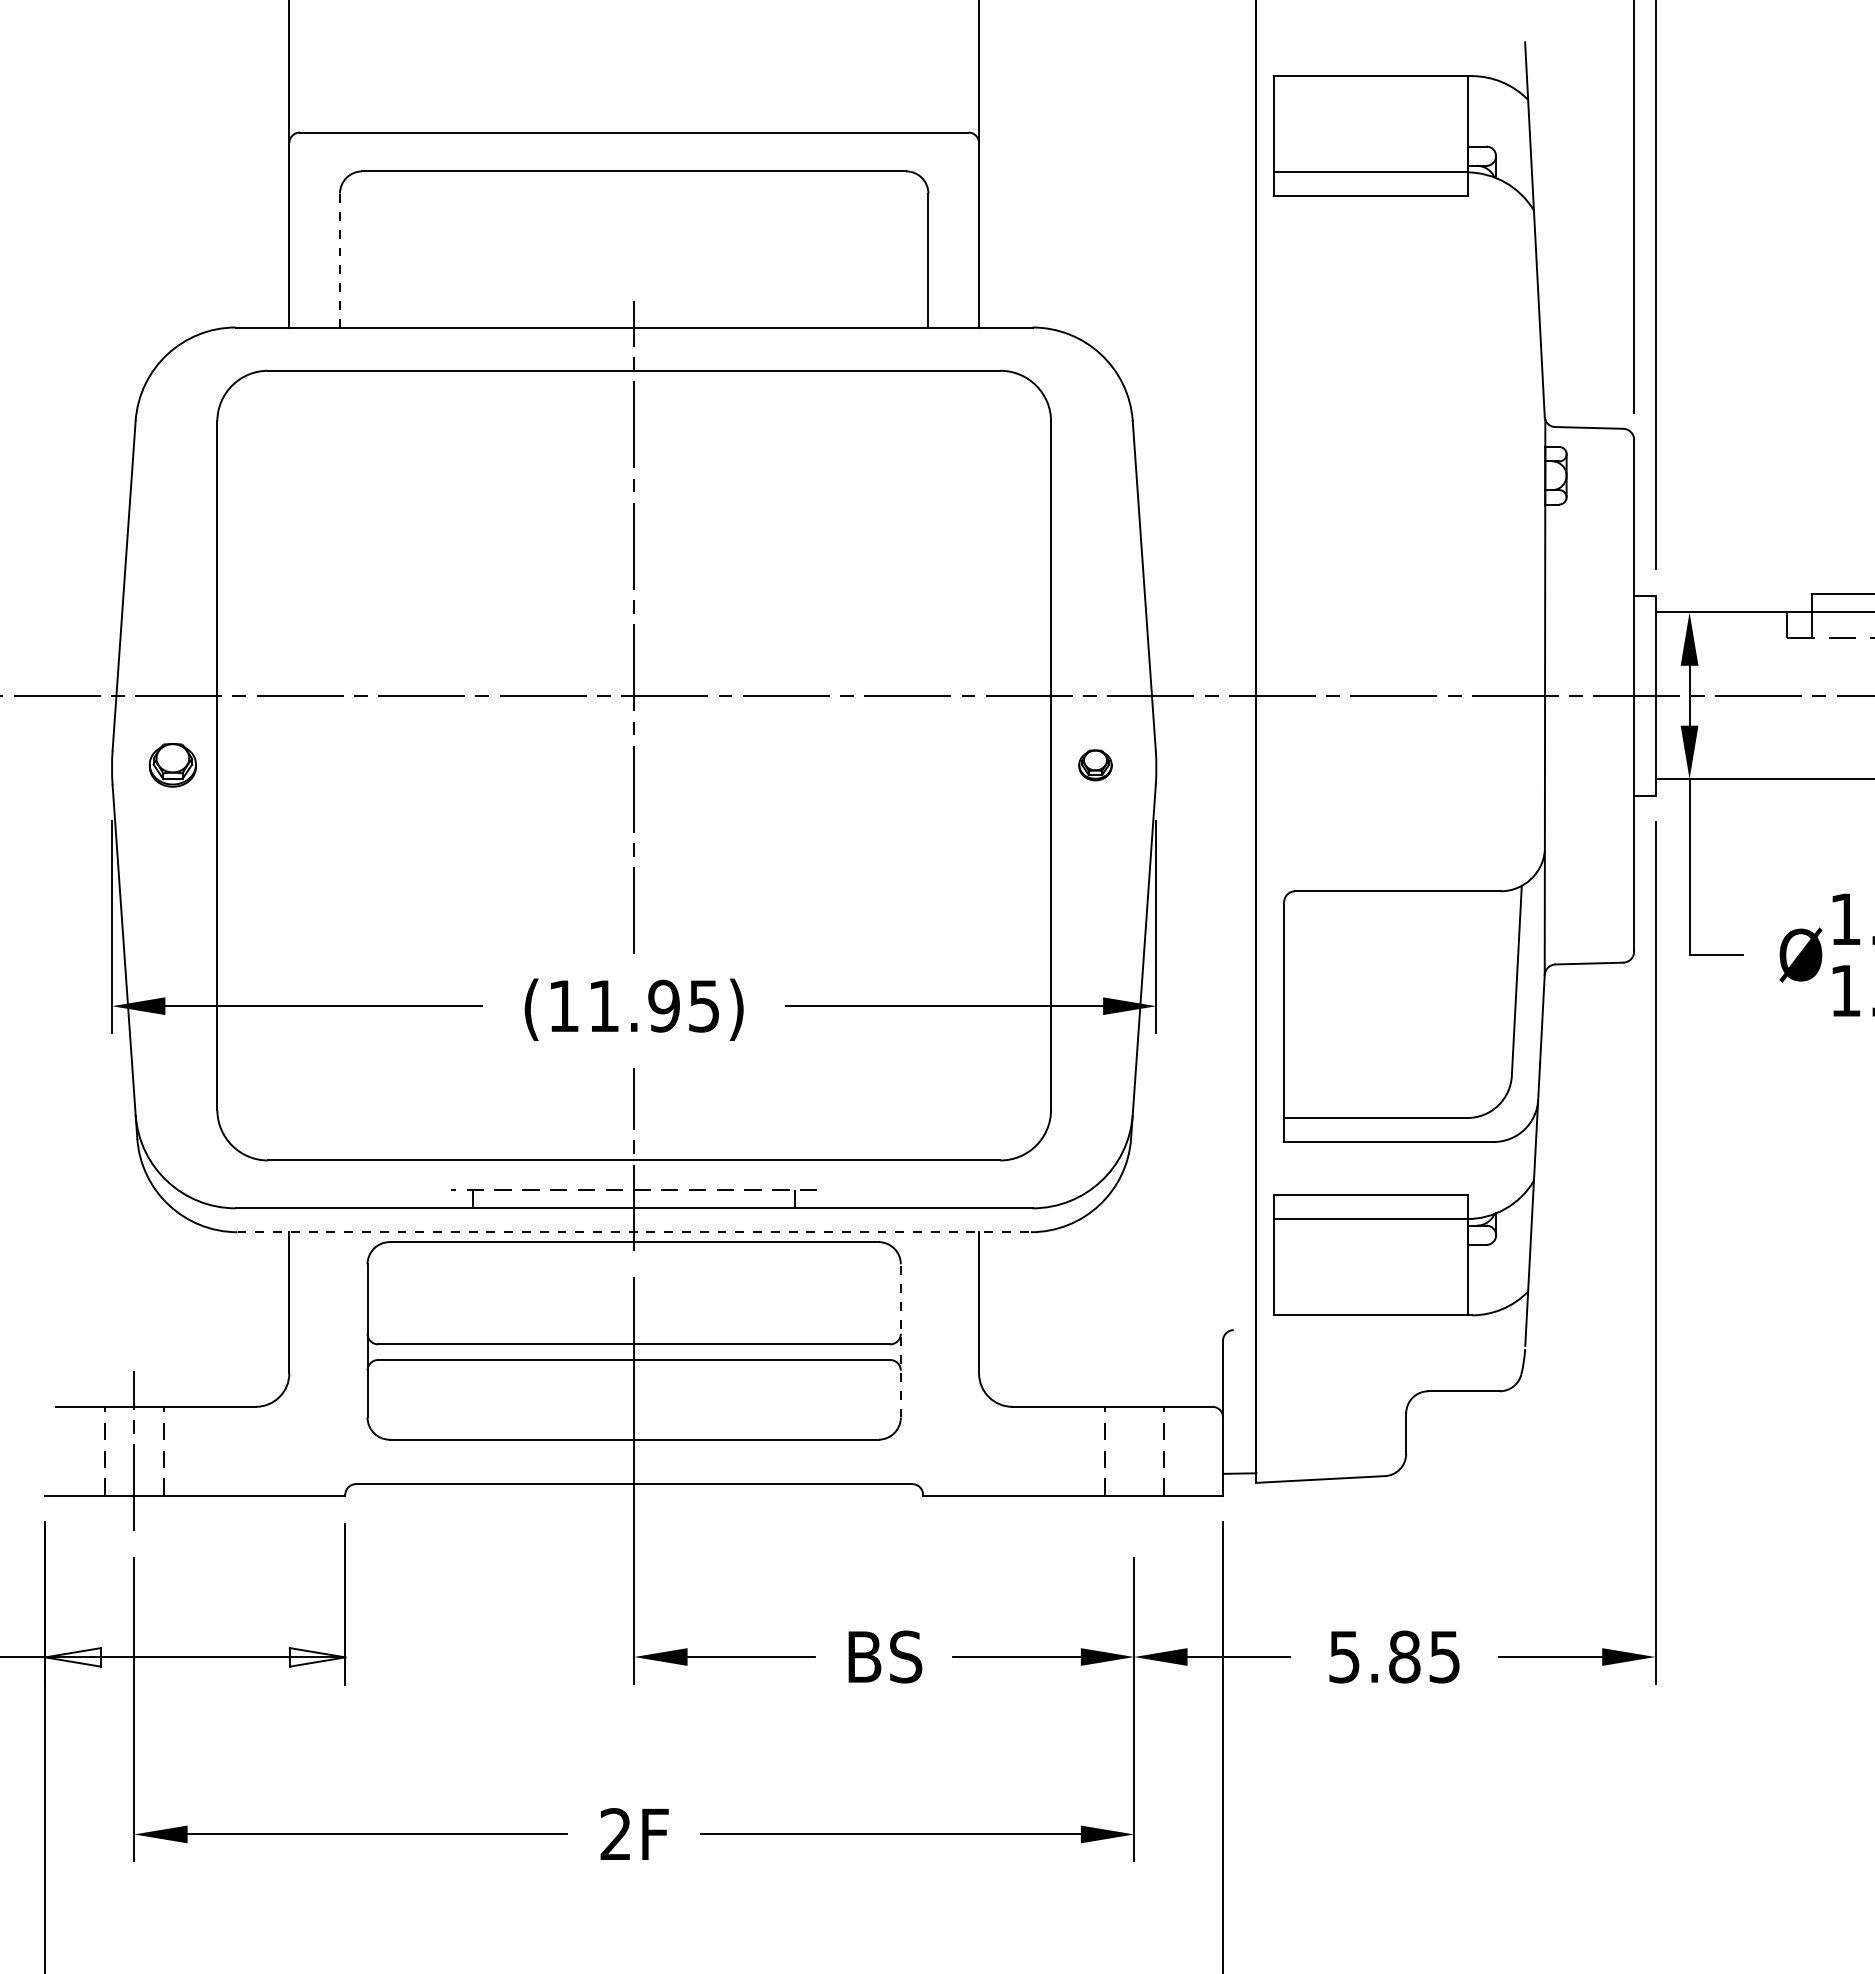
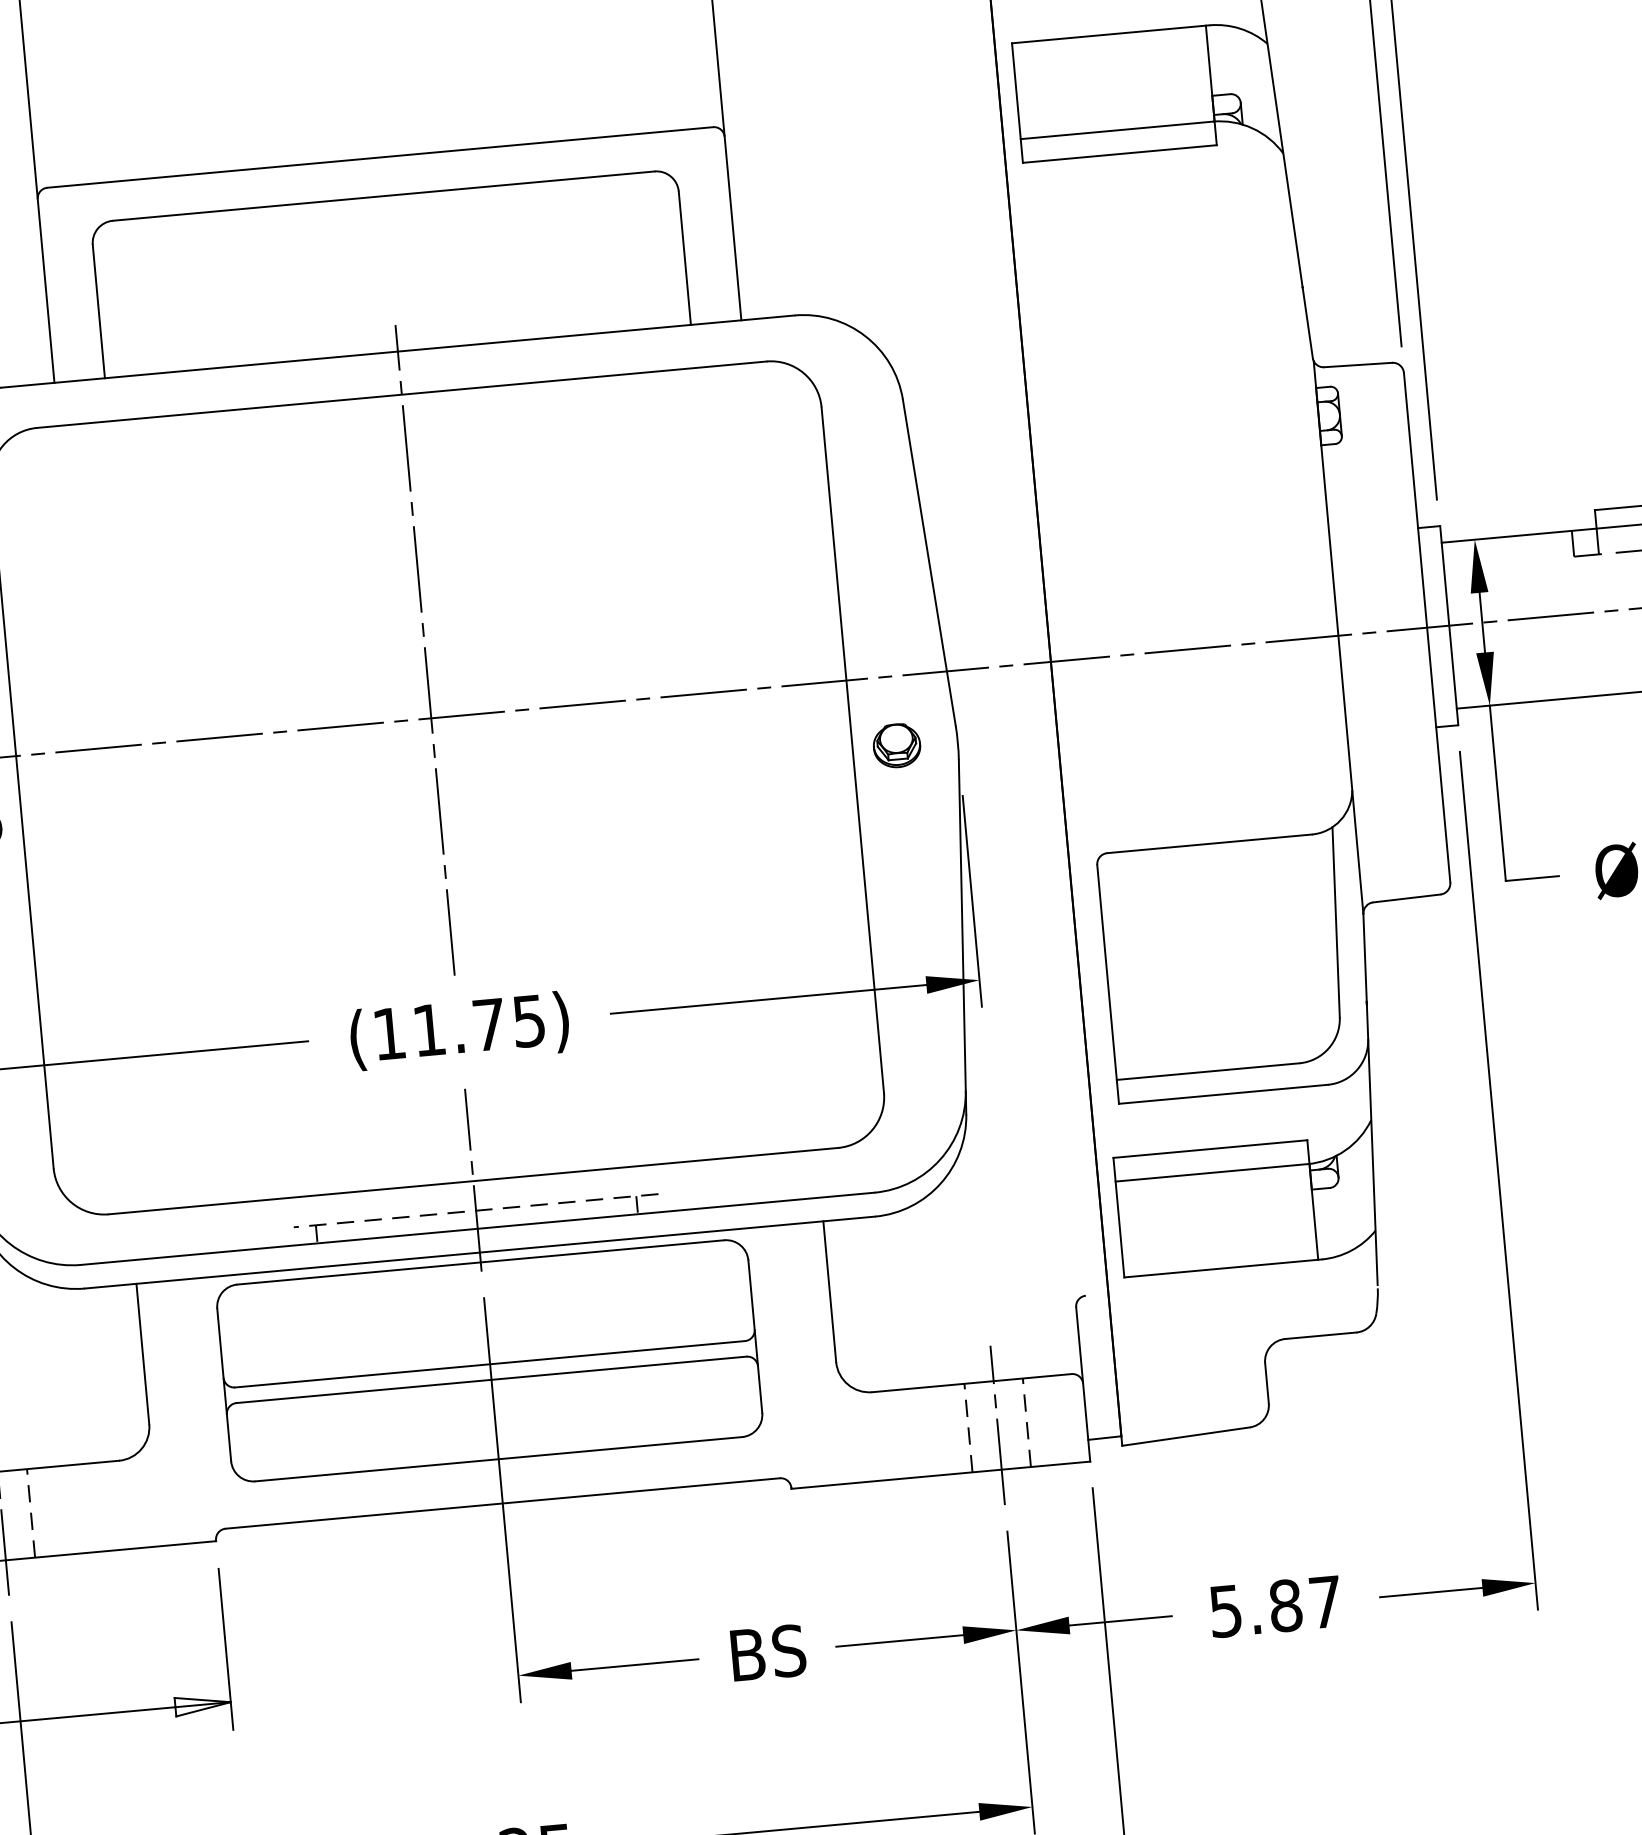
line: (339, 260) -> (98, 311), dashed -> solid
part: (1095, 765) -> (897, 745), size x1.43
text: (663, 1005) -> (488, 1024), (11.95) -> (11.75)
line: (634, 1232) -> (480, 1252), dashed -> solid
line: (900, 1340) -> (754, 1336), dashed -> solid
line: (1134, 1451) -> (998, 1425), added
text: (1444, 1657) -> (1325, 1602), 5.85 -> 5.87

